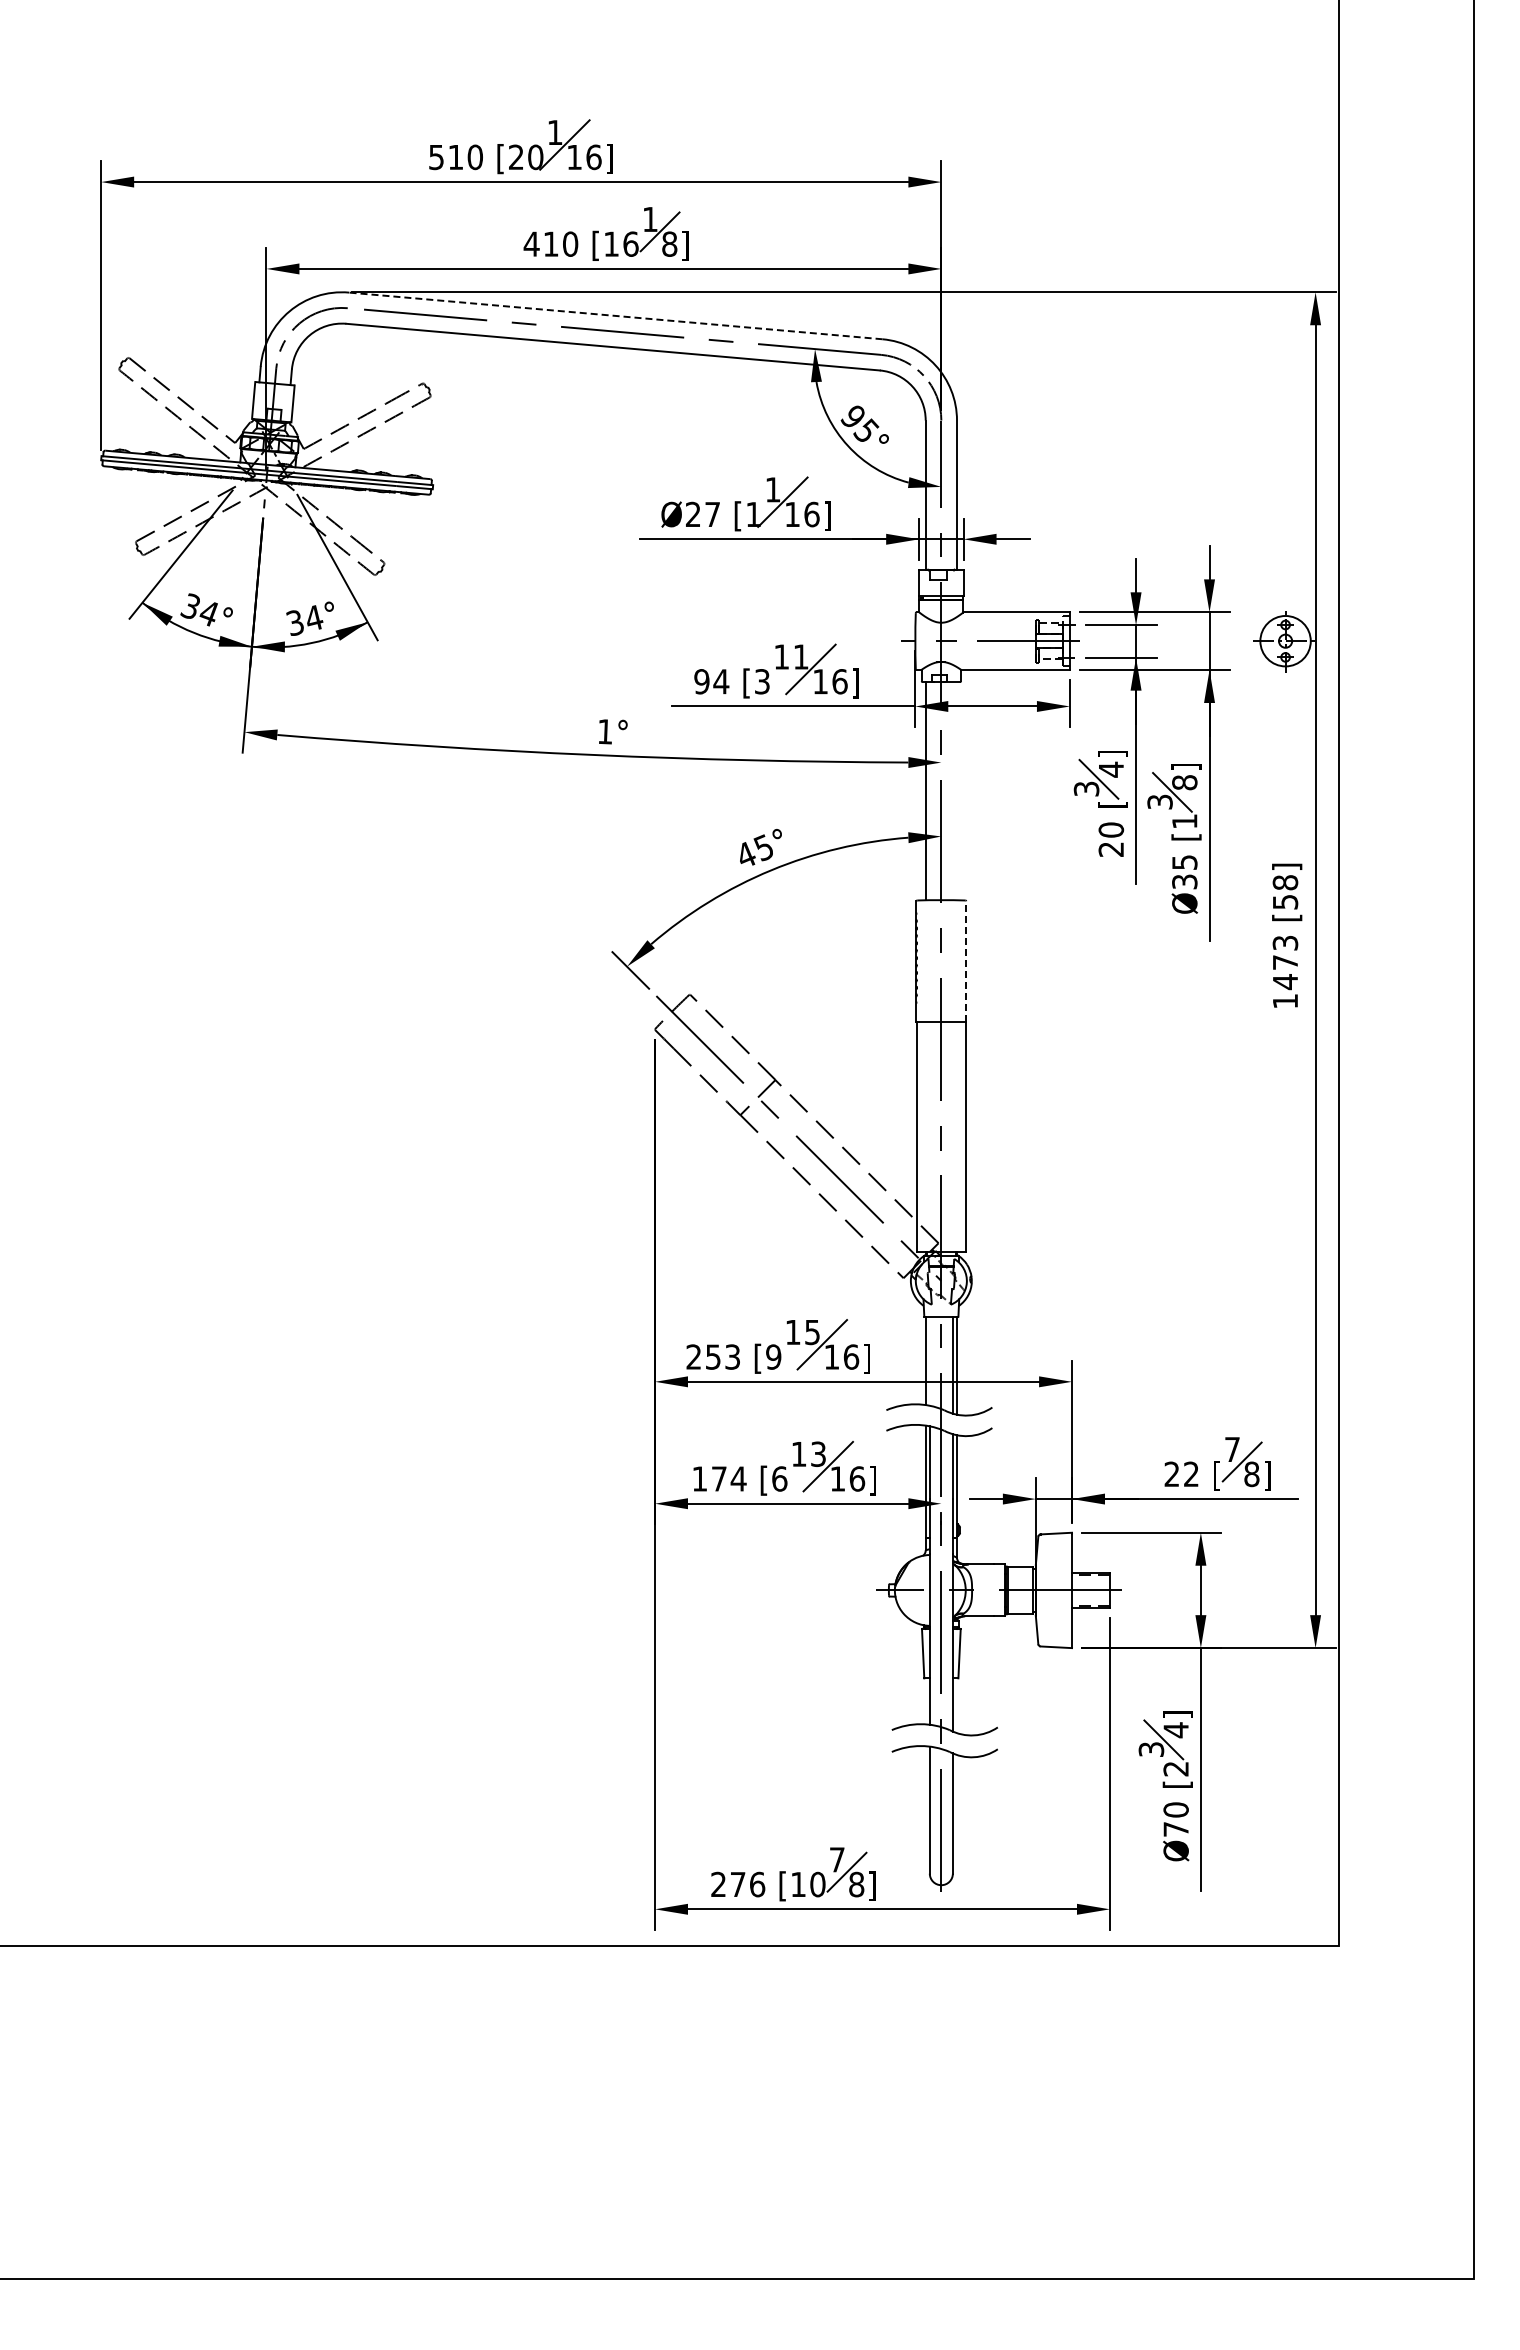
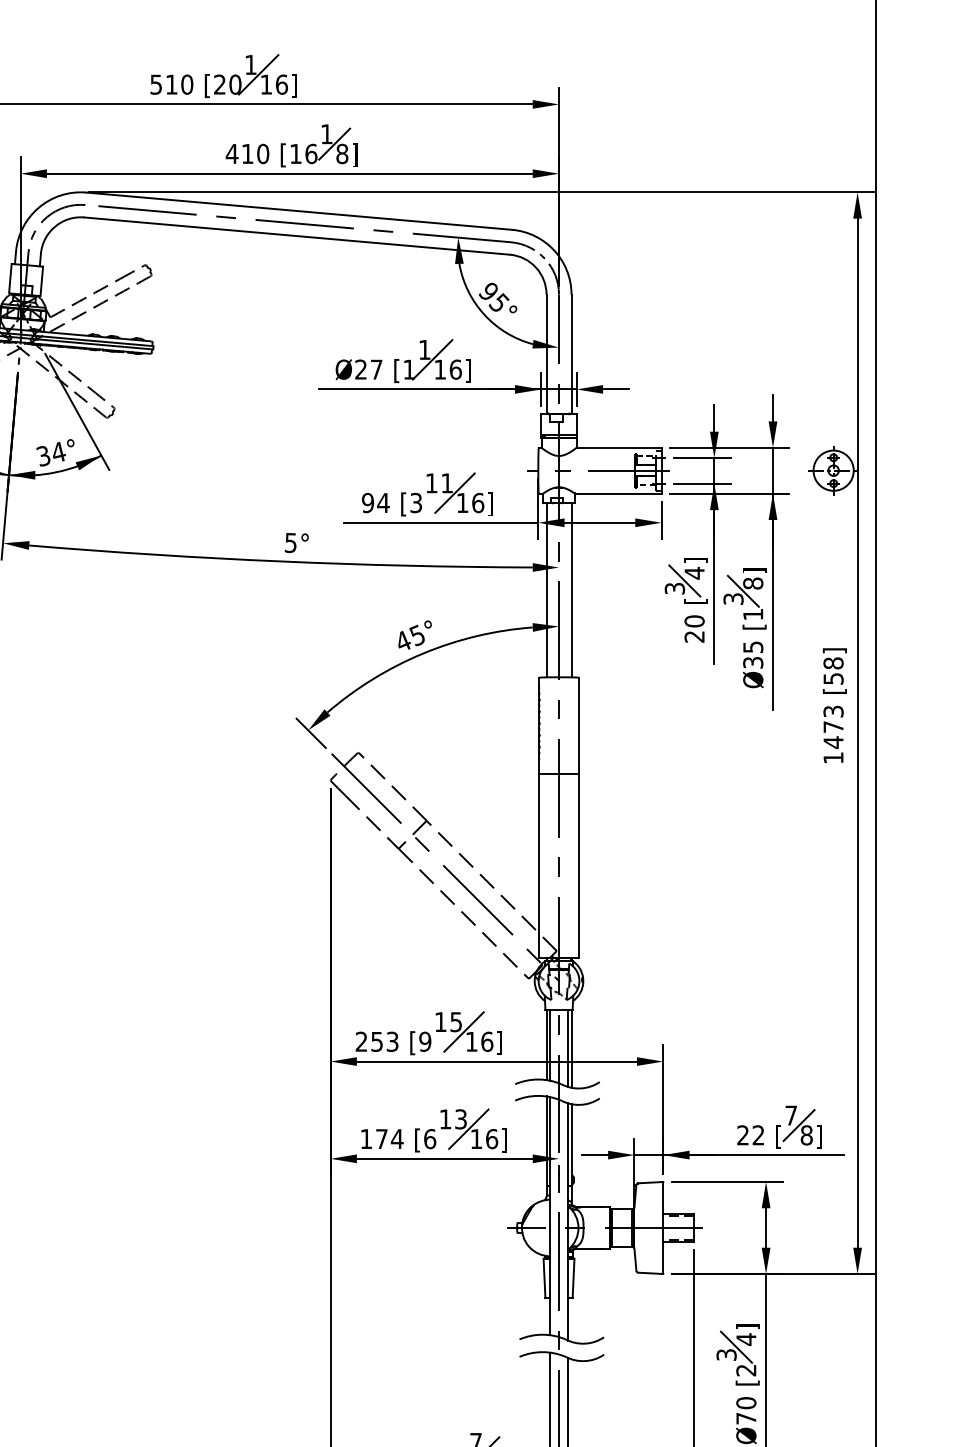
line: (615, 315) -> (299, 210), dashed -> solid
text: (604, 731) -> (290, 542), 1° -> 5°
line: (957, 791) -> (571, 590), added
line: (966, 960) -> (579, 725), dashed -> solid
line: (929, 1360) -> (549, 1044), added

